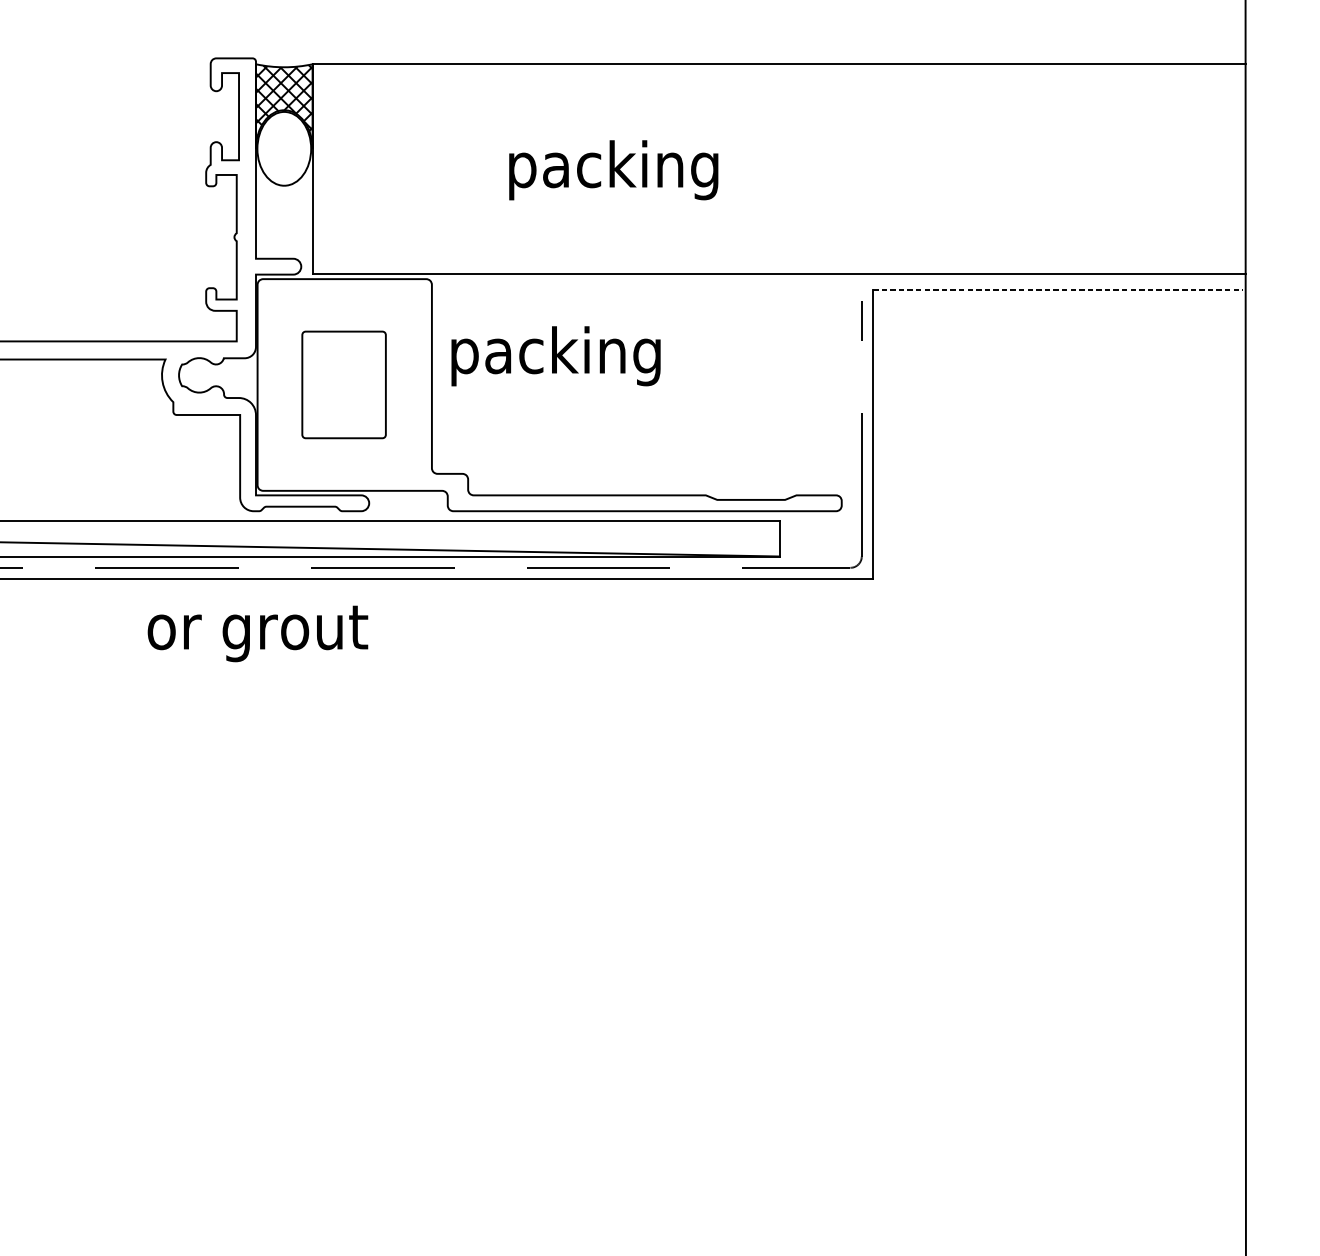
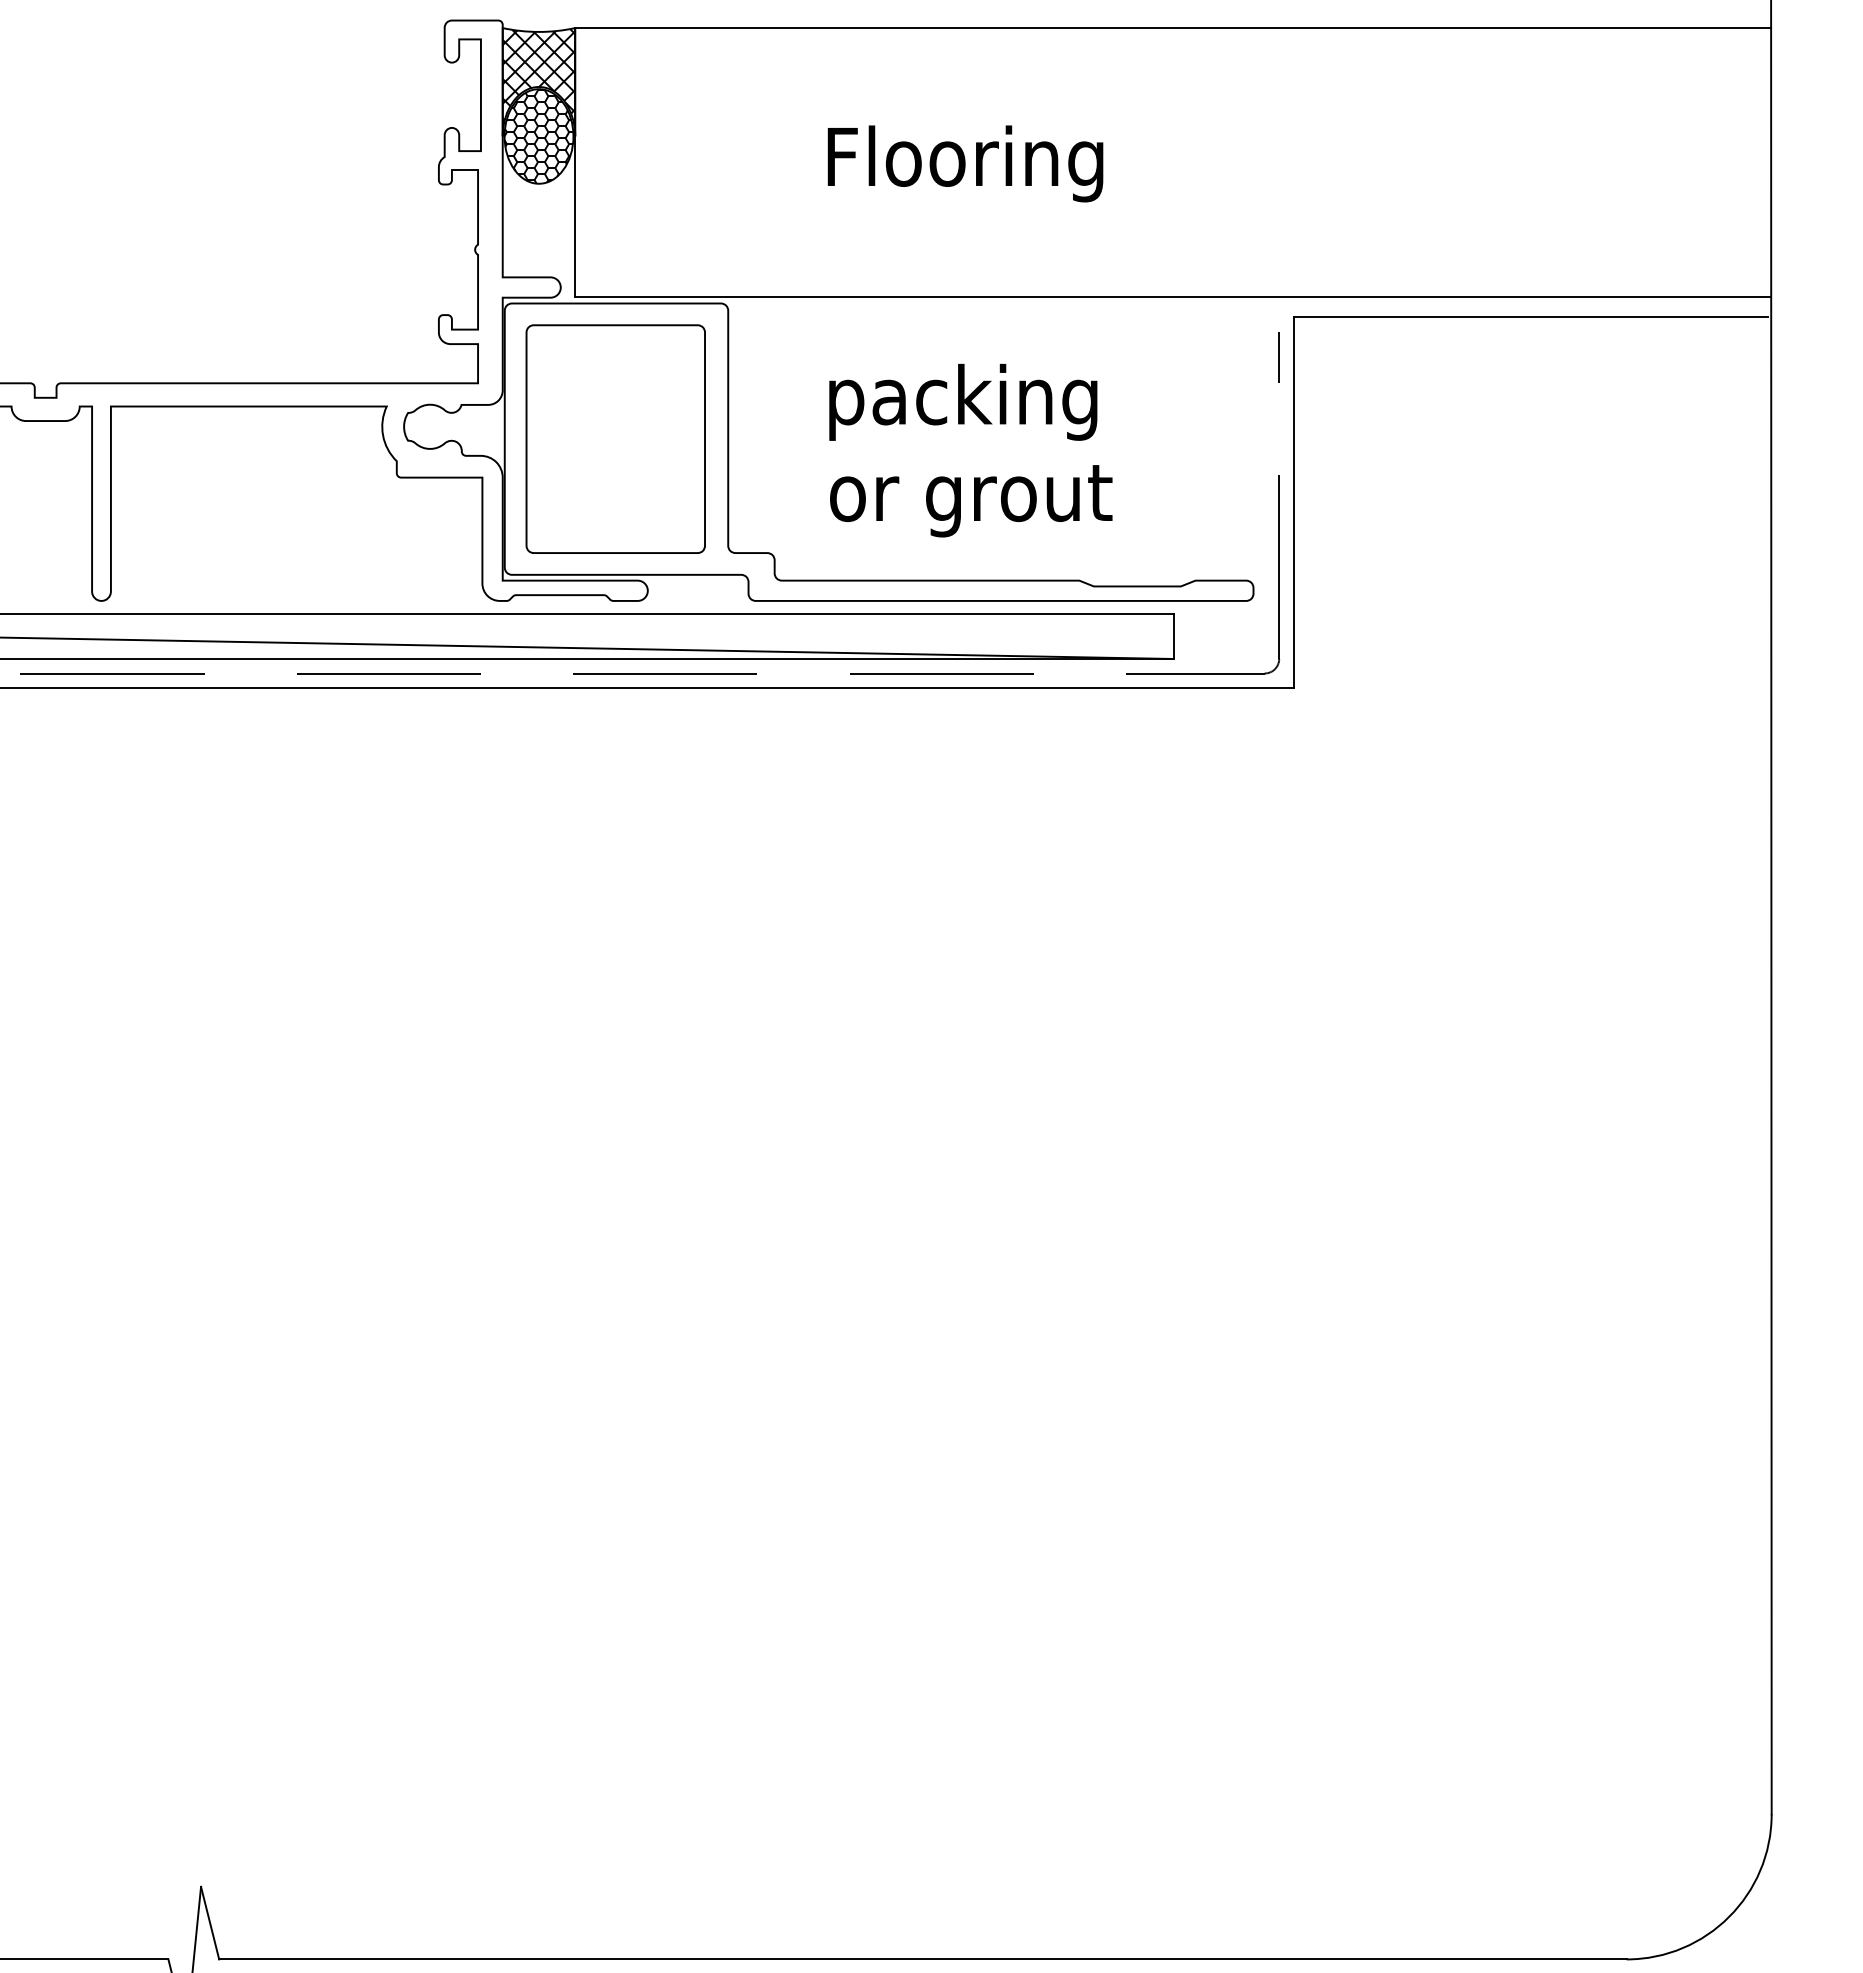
hatch: (283, 148) -> (538, 136), added
text: (617, 169) -> (965, 163), packing -> Flooring
line: (1058, 290) -> (1531, 317), dashed -> solid
text: (556, 355) -> (963, 401), moved
part: (343, 384) -> (615, 438), size x1.67
text: (258, 634) -> (971, 501), moved

